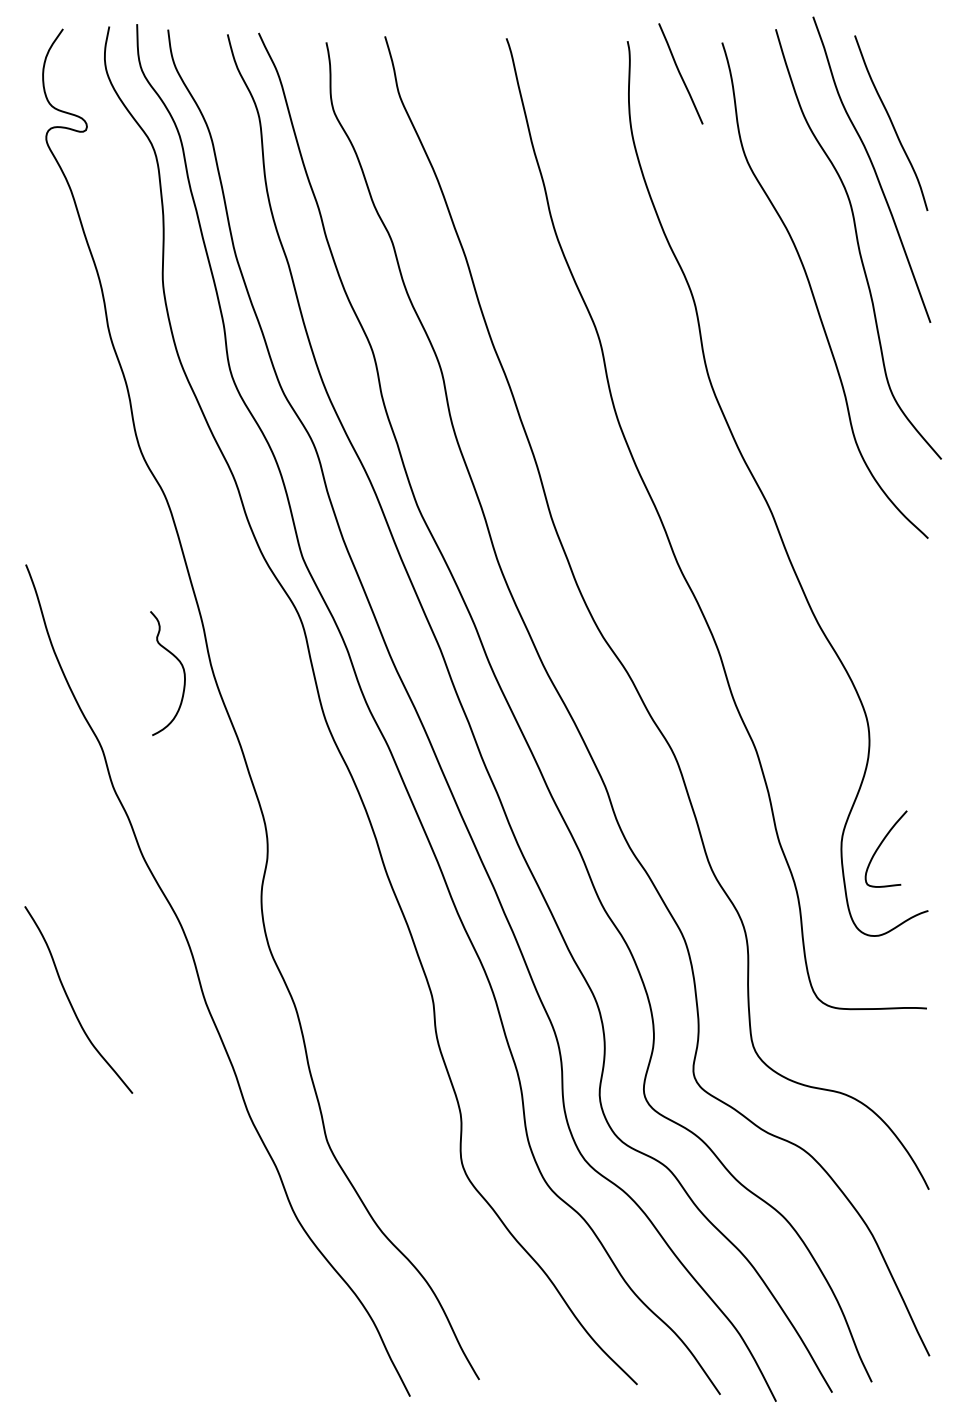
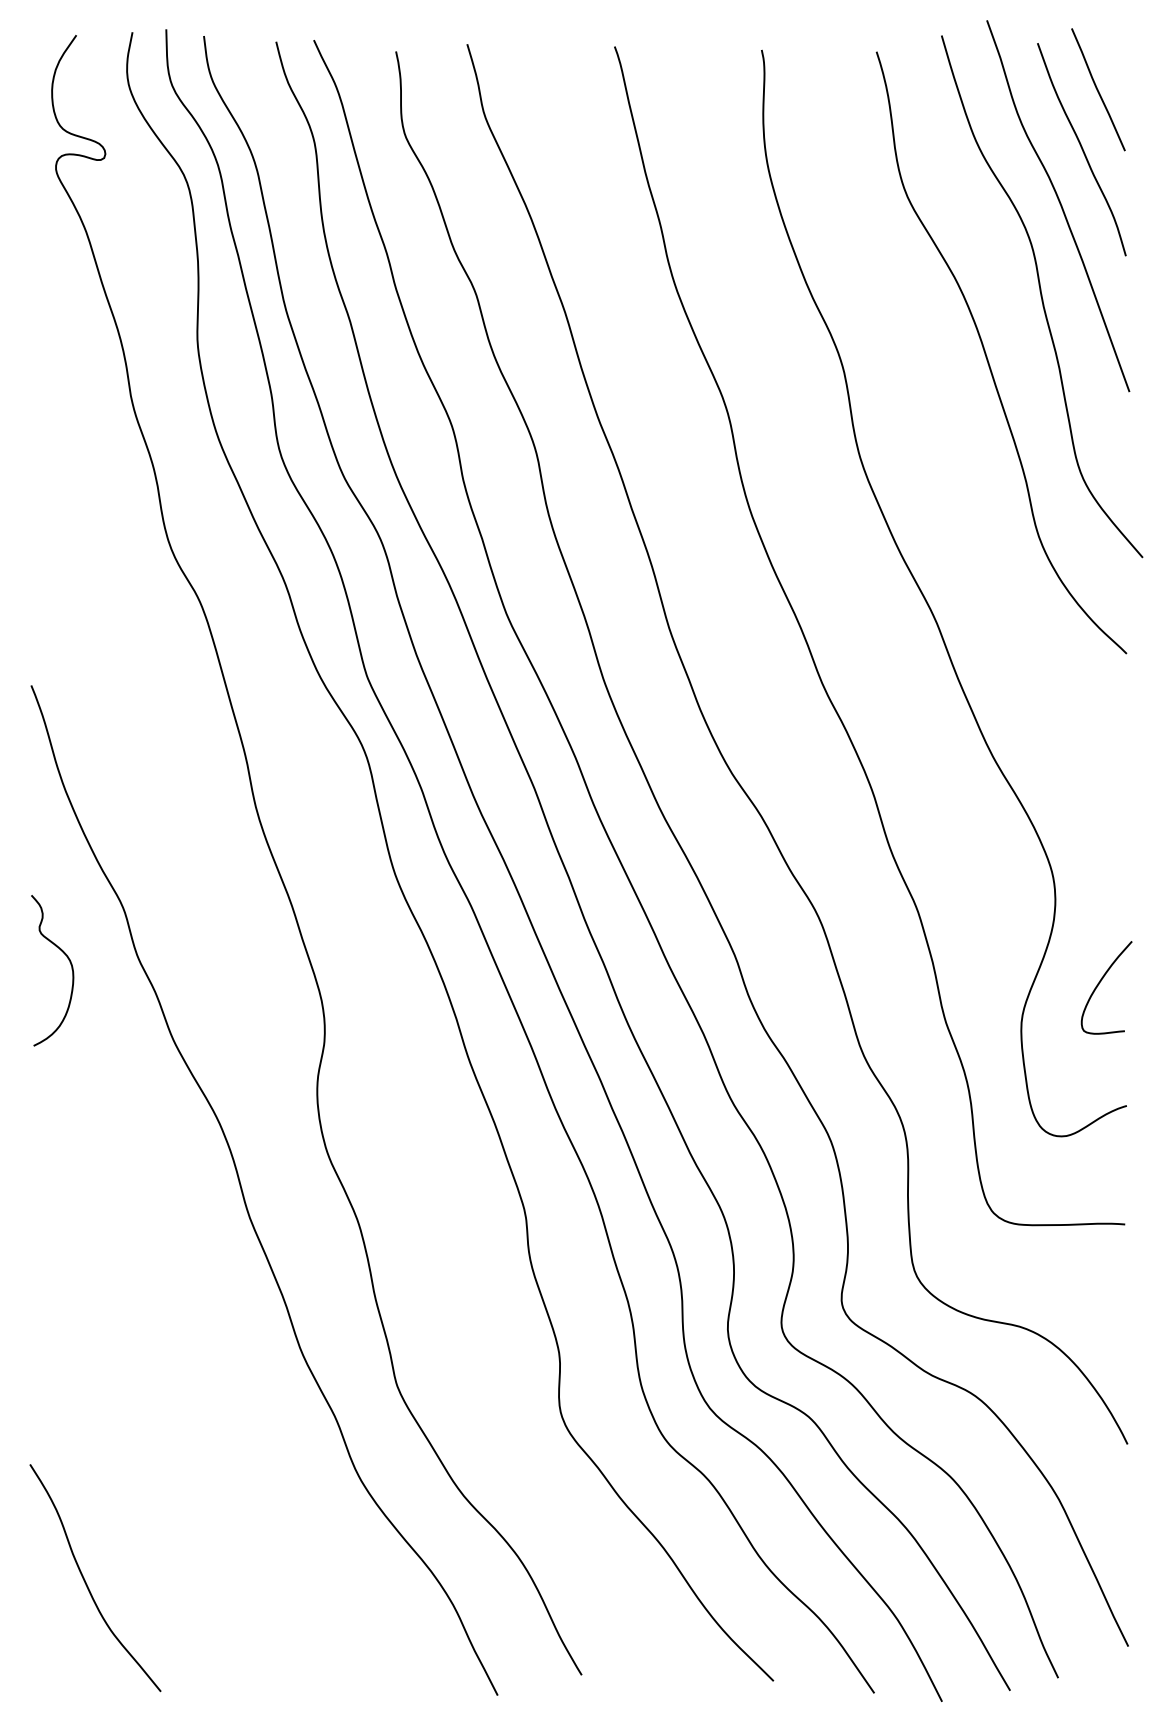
curve: (680, 73) -> (1098, 89), moved
curve: (182, 669) -> (70, 965), moved
curve: (880, 846) -> (1099, 984), moved
curve: (71, 1003) -> (86, 1582), moved

